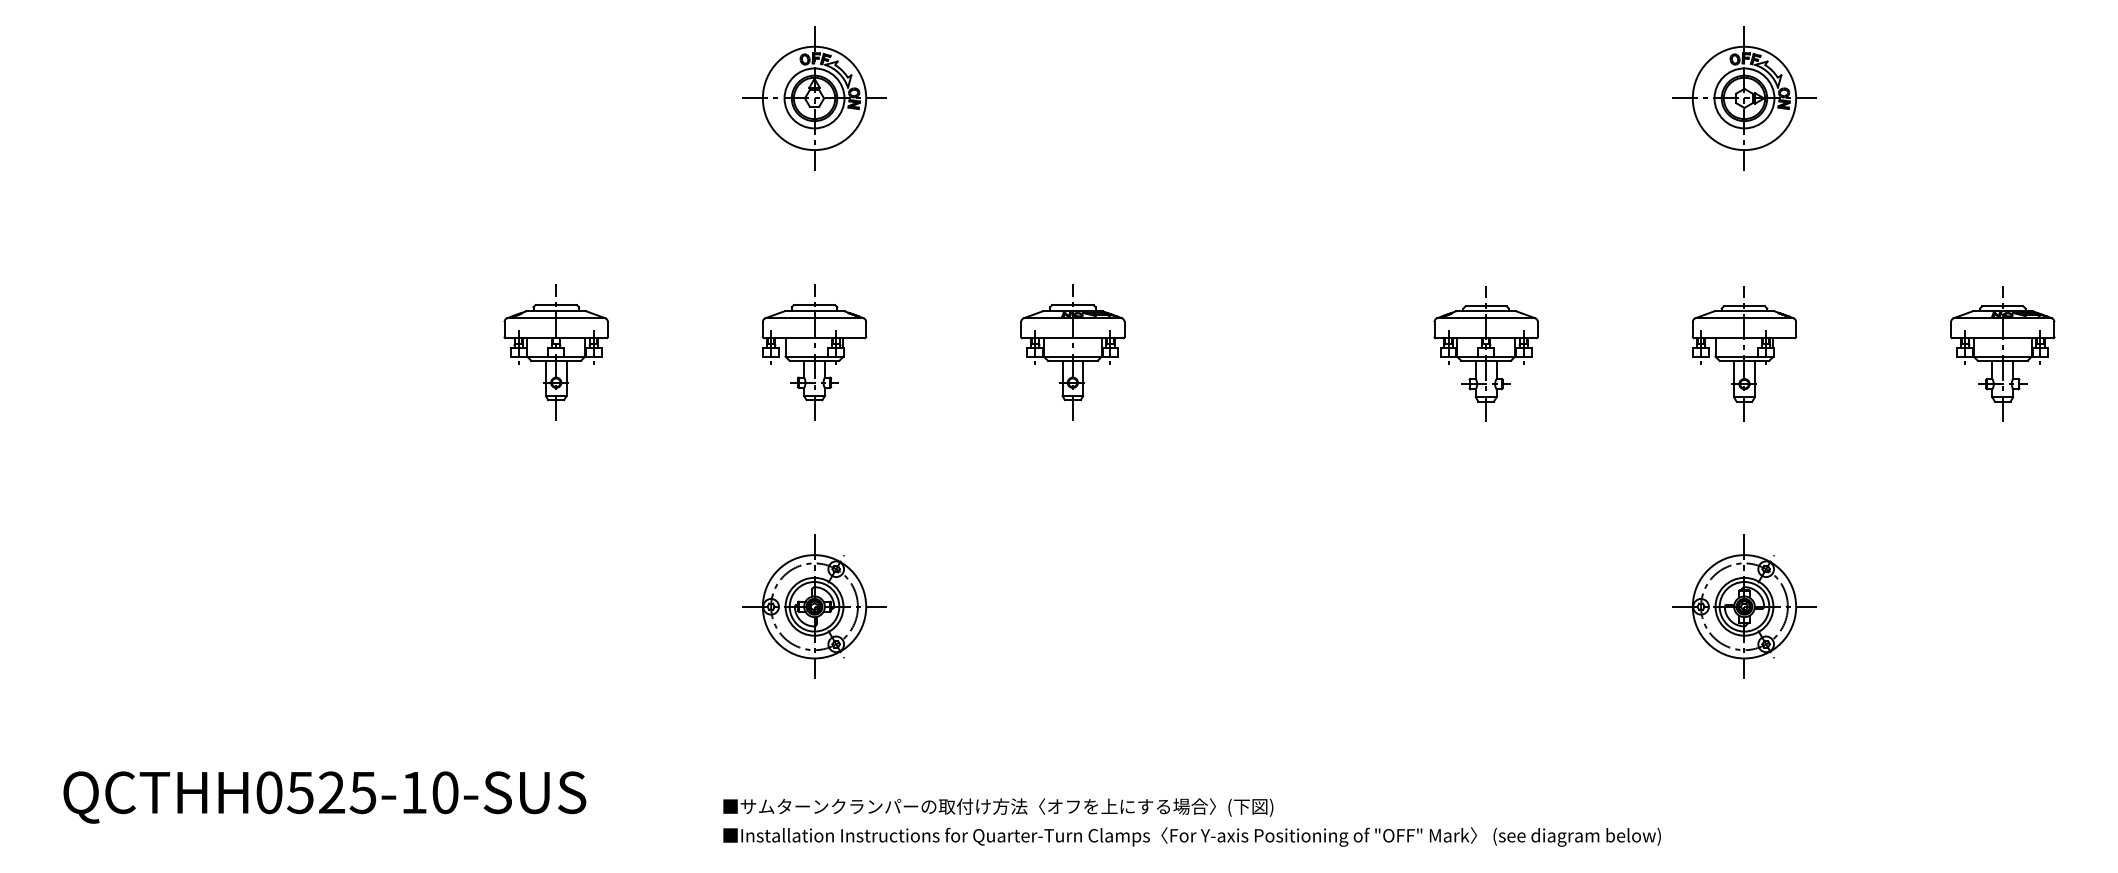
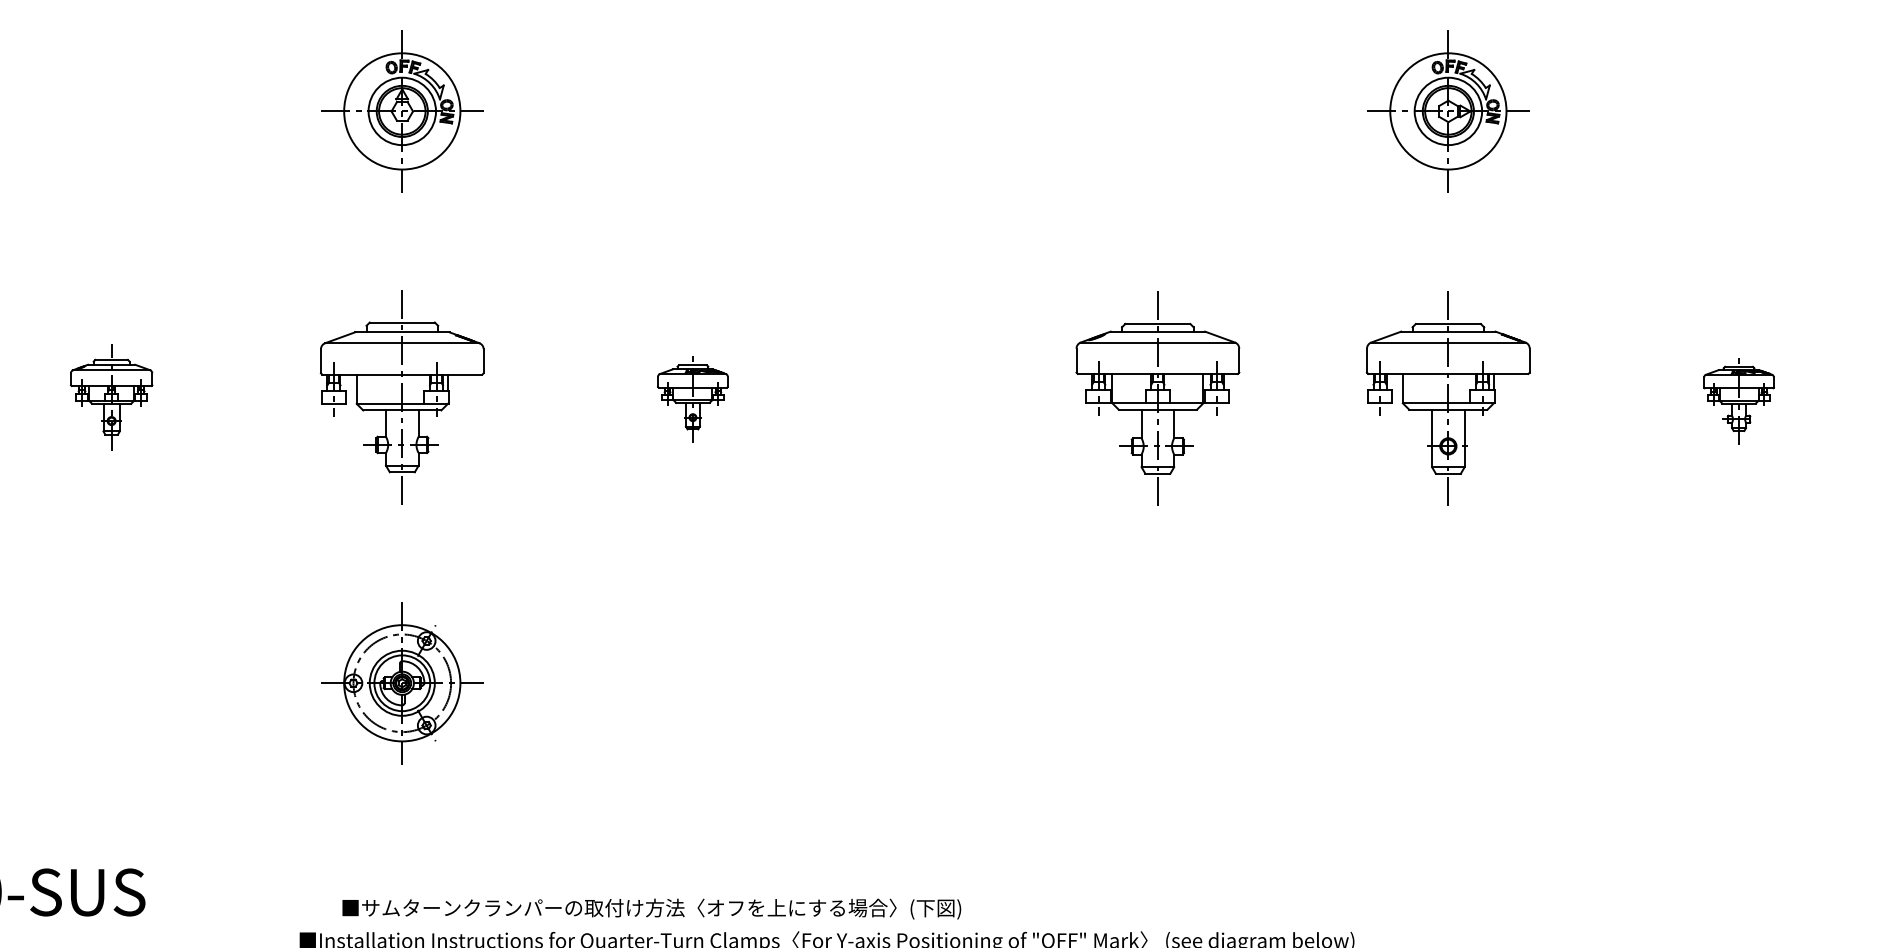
part: (555, 352) -> (110, 397), size x0.7
part: (814, 352) -> (402, 397), size x1.4
part: (1072, 352) -> (692, 397), size x0.6
part: (1485, 353) -> (1157, 398), size x1.4
part: (1744, 353) -> (1448, 398), size x1.4
part: (2002, 353) -> (1738, 398), size x0.6
part: (1744, 606) -> (1448, 682), removed
text: (998, 807) -> (651, 909), moved

